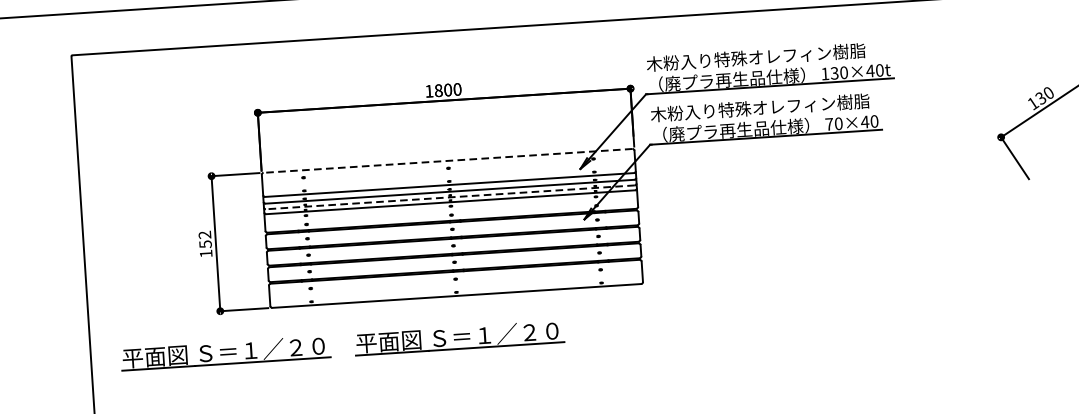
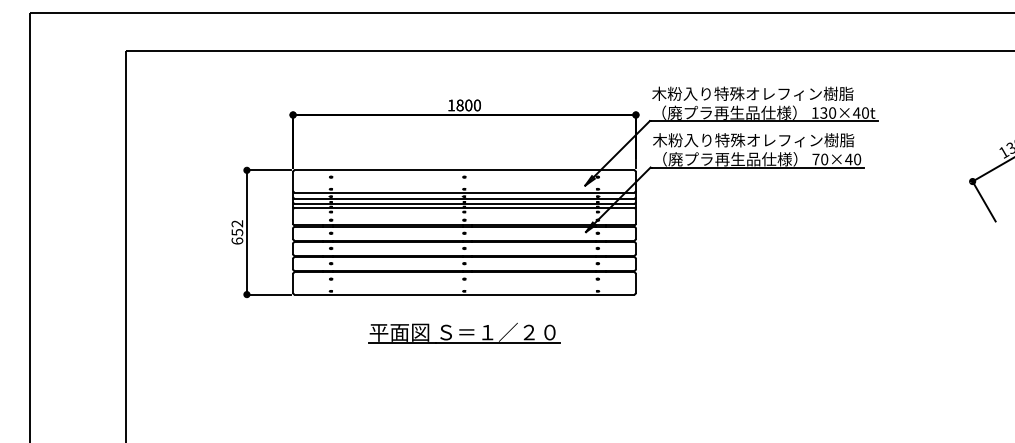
line: (448, 161) -> (464, 170), dashed -> solid
line: (450, 196) -> (464, 203), dashed -> solid
text: (206, 253) -> (237, 240), 152 -> 652
part: (225, 352) -> (249, 332), removed

